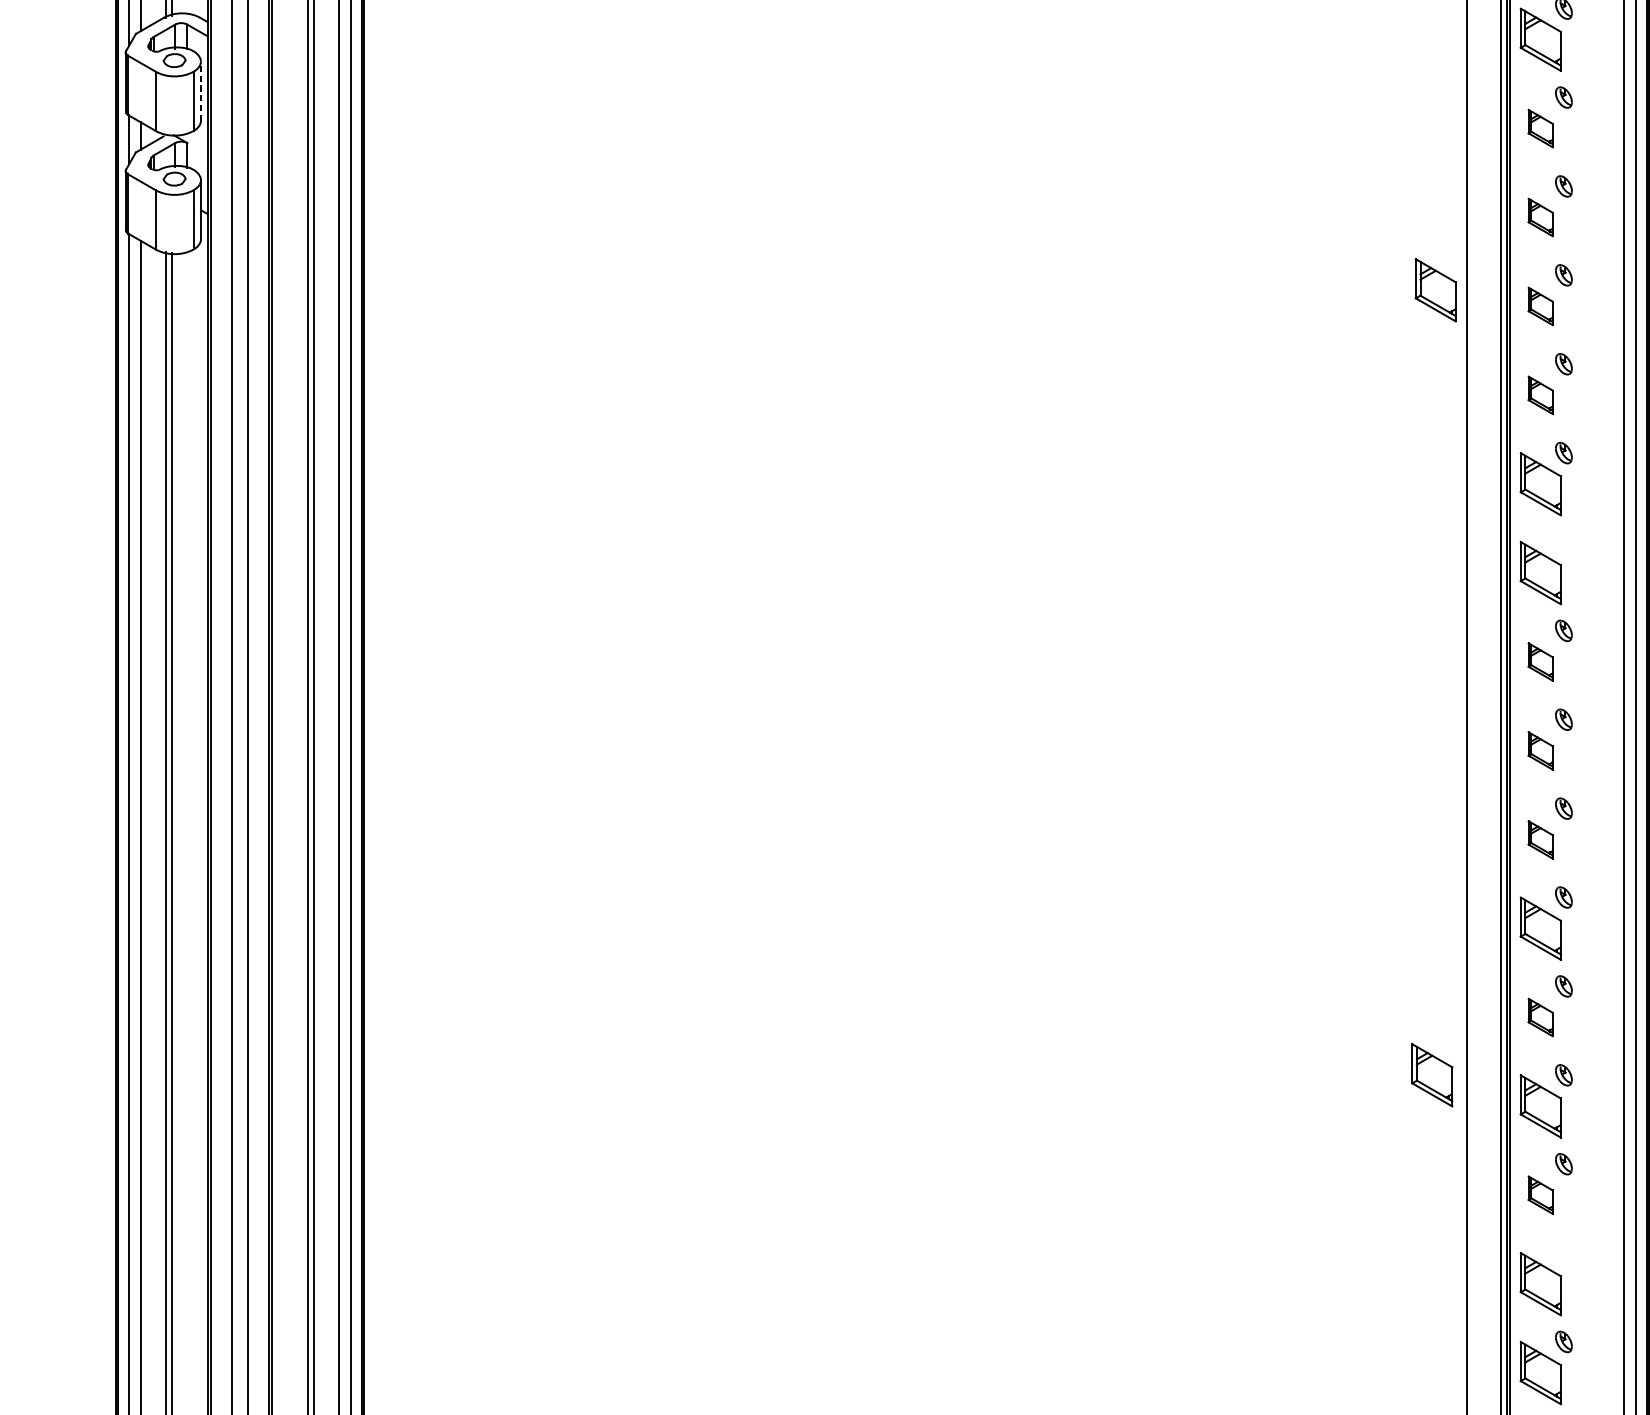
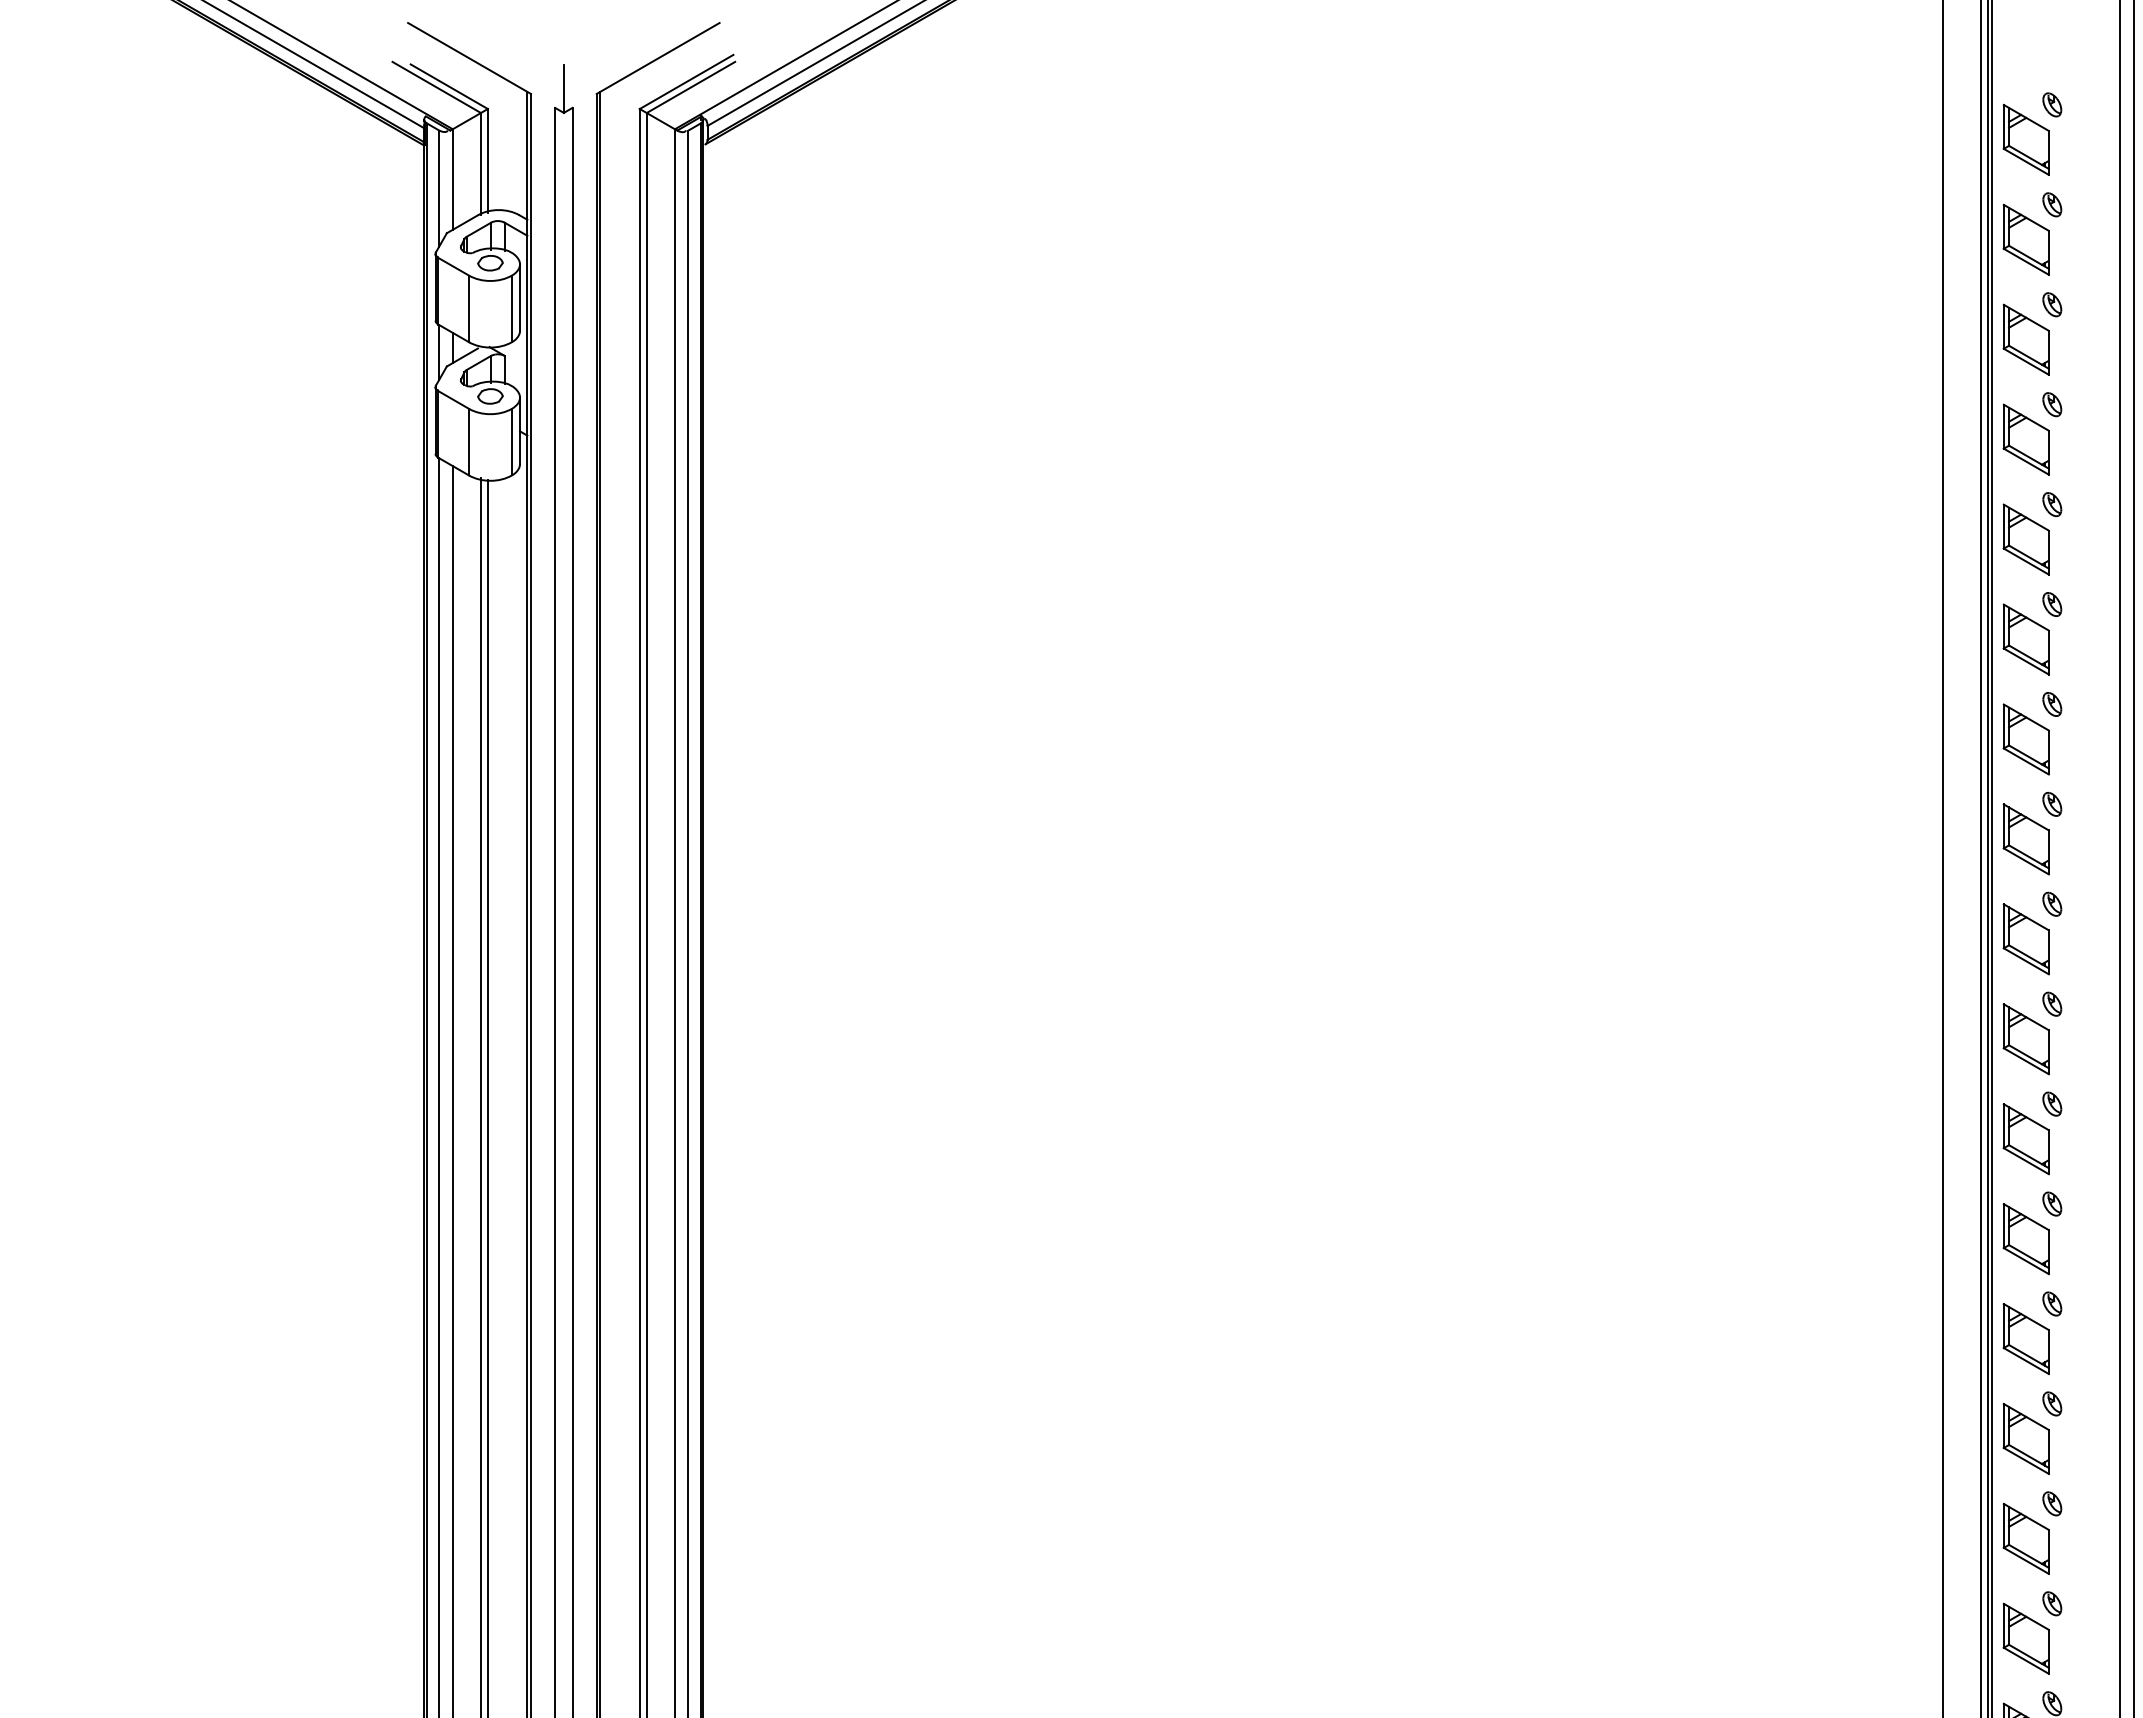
line: (201, 91) -> (520, 297), dashed -> solid
part: (1540, 128) -> (2025, 339), size x1.67
part: (1540, 217) -> (2025, 439), size x1.67
part: (1435, 290) -> (1907, 521), removed
part: (1540, 306) -> (2025, 539), size x1.67
part: (1540, 395) -> (2025, 639), size x1.67
part: (1564, 541) -> (2052, 803), added
part: (1540, 662) -> (2025, 939), size x1.67
part: (1540, 751) -> (2025, 1039), size x1.67
part: (1540, 840) -> (2025, 1139), size x1.67
part: (1540, 1017) -> (2025, 1338), size x1.67
part: (1431, 1074) -> (1903, 1403), removed
part: (1540, 1194) -> (2025, 1538), size x1.67
part: (1564, 1252) -> (2052, 1603), added

